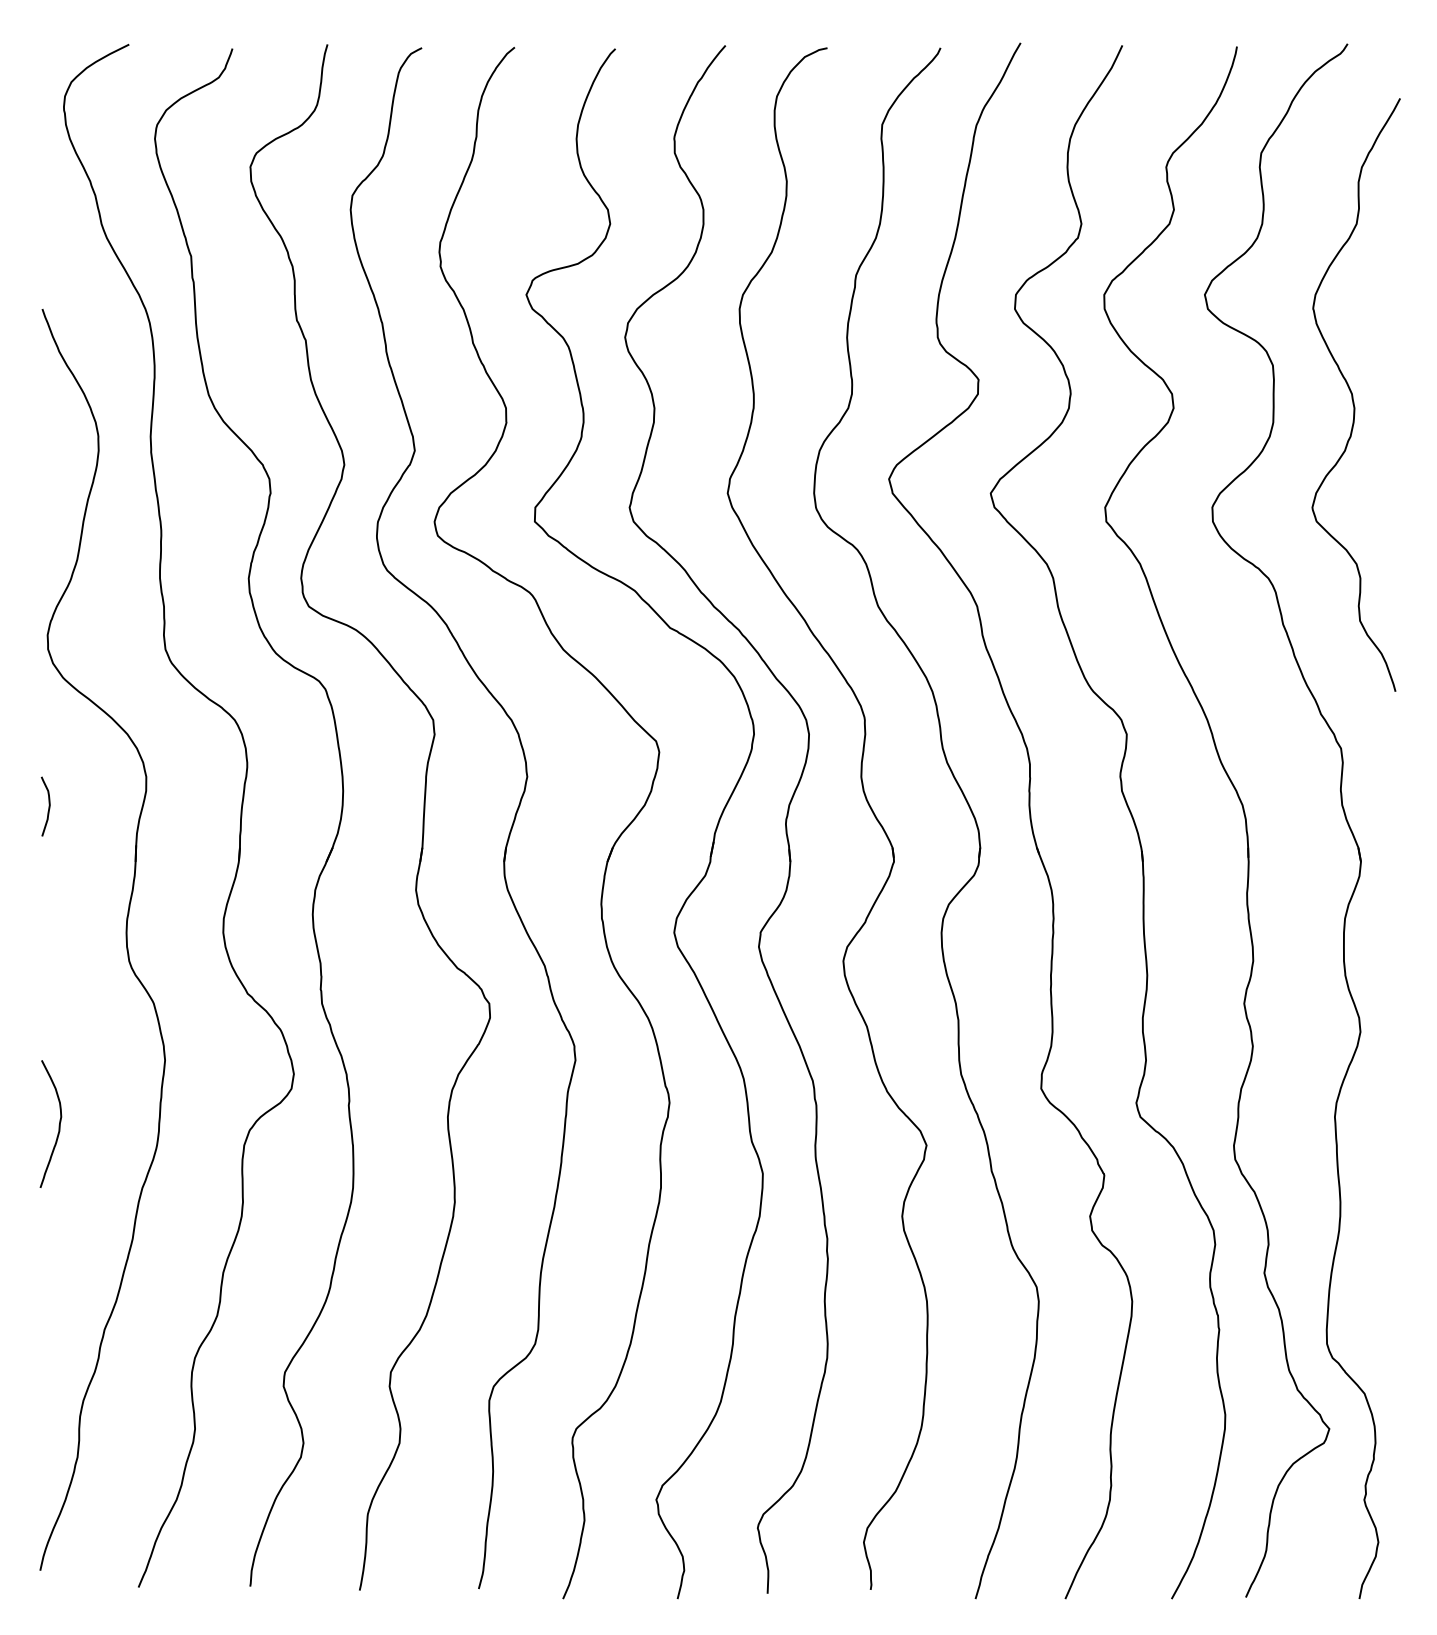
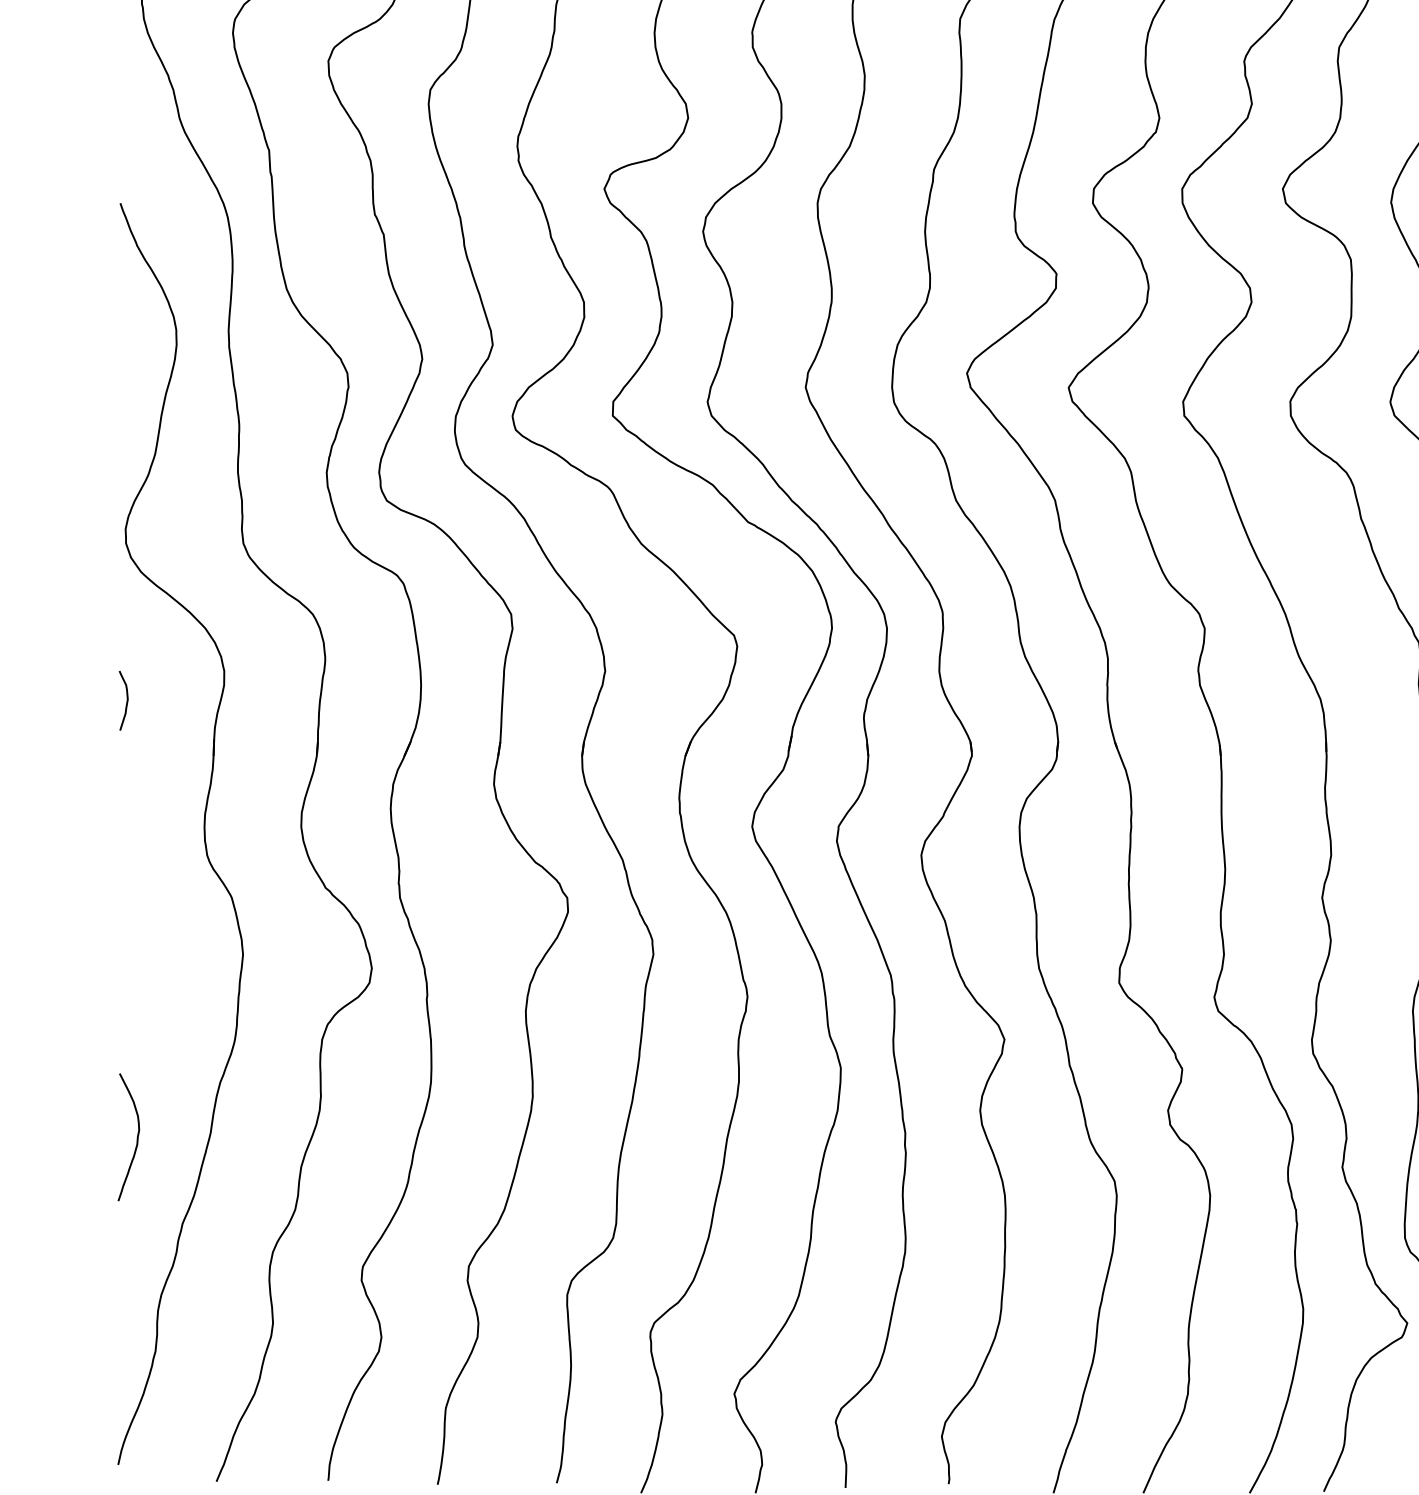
curve: (58, 1125) -> (136, 1138), moved

